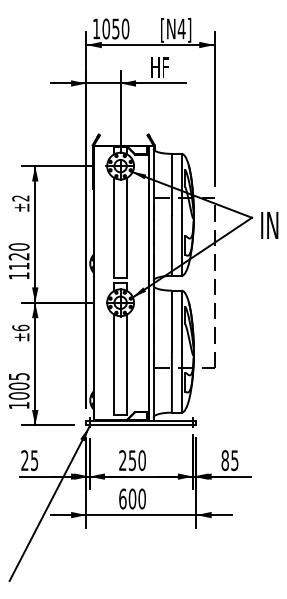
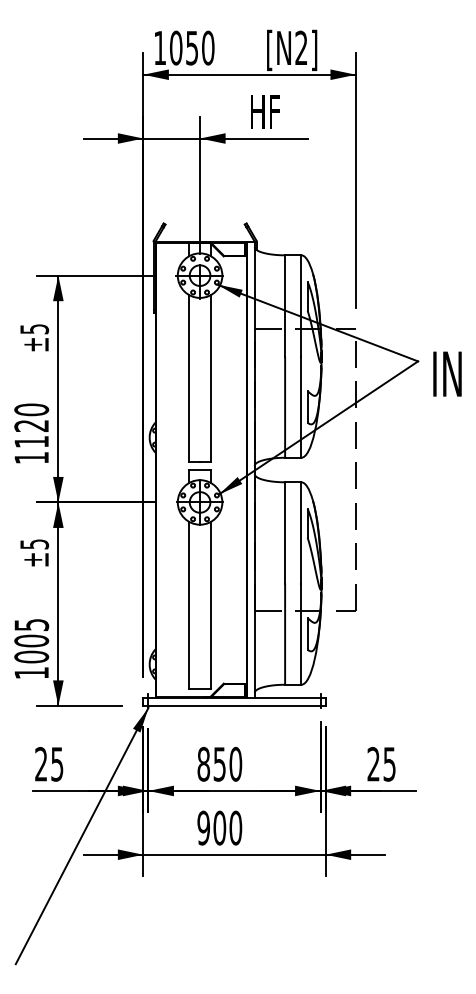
text: (181, 28) -> (301, 47), [N4] -> [N2]
text: (20, 198) -> (33, 329), ±2 -> ±5
text: (20, 327) -> (33, 543), ±6 -> ±5
text: (122, 460) -> (203, 764), 250 -> 850
text: (224, 460) -> (372, 764), 85 -> 25
text: (122, 498) -> (203, 827), 600 -> 900

